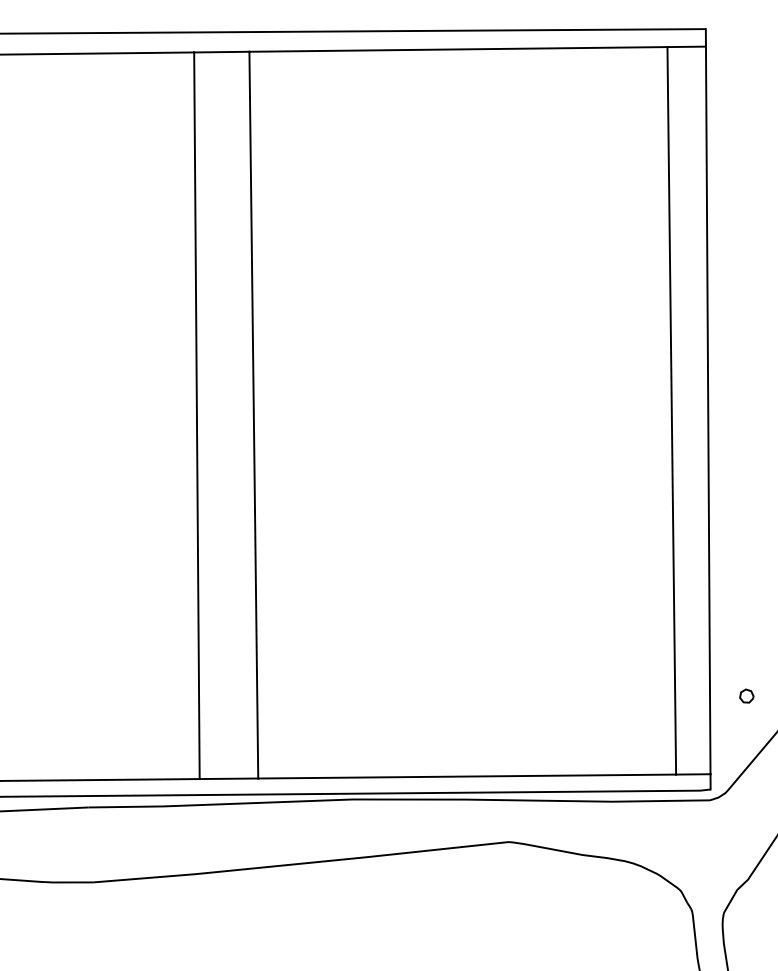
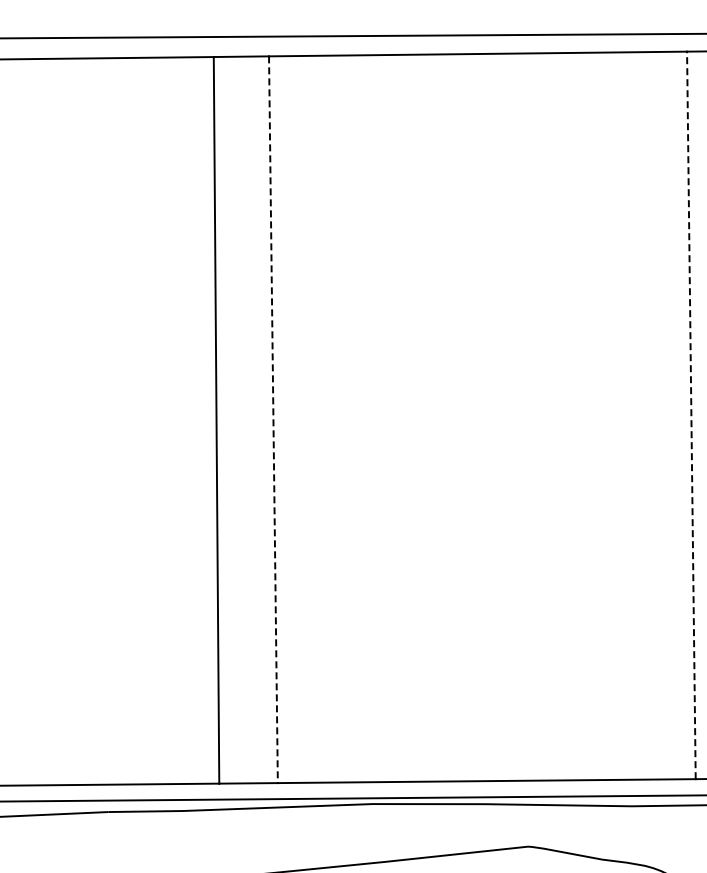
line: (671, 410) -> (691, 415), solid -> dashed
line: (253, 415) -> (273, 420), solid -> dashed

